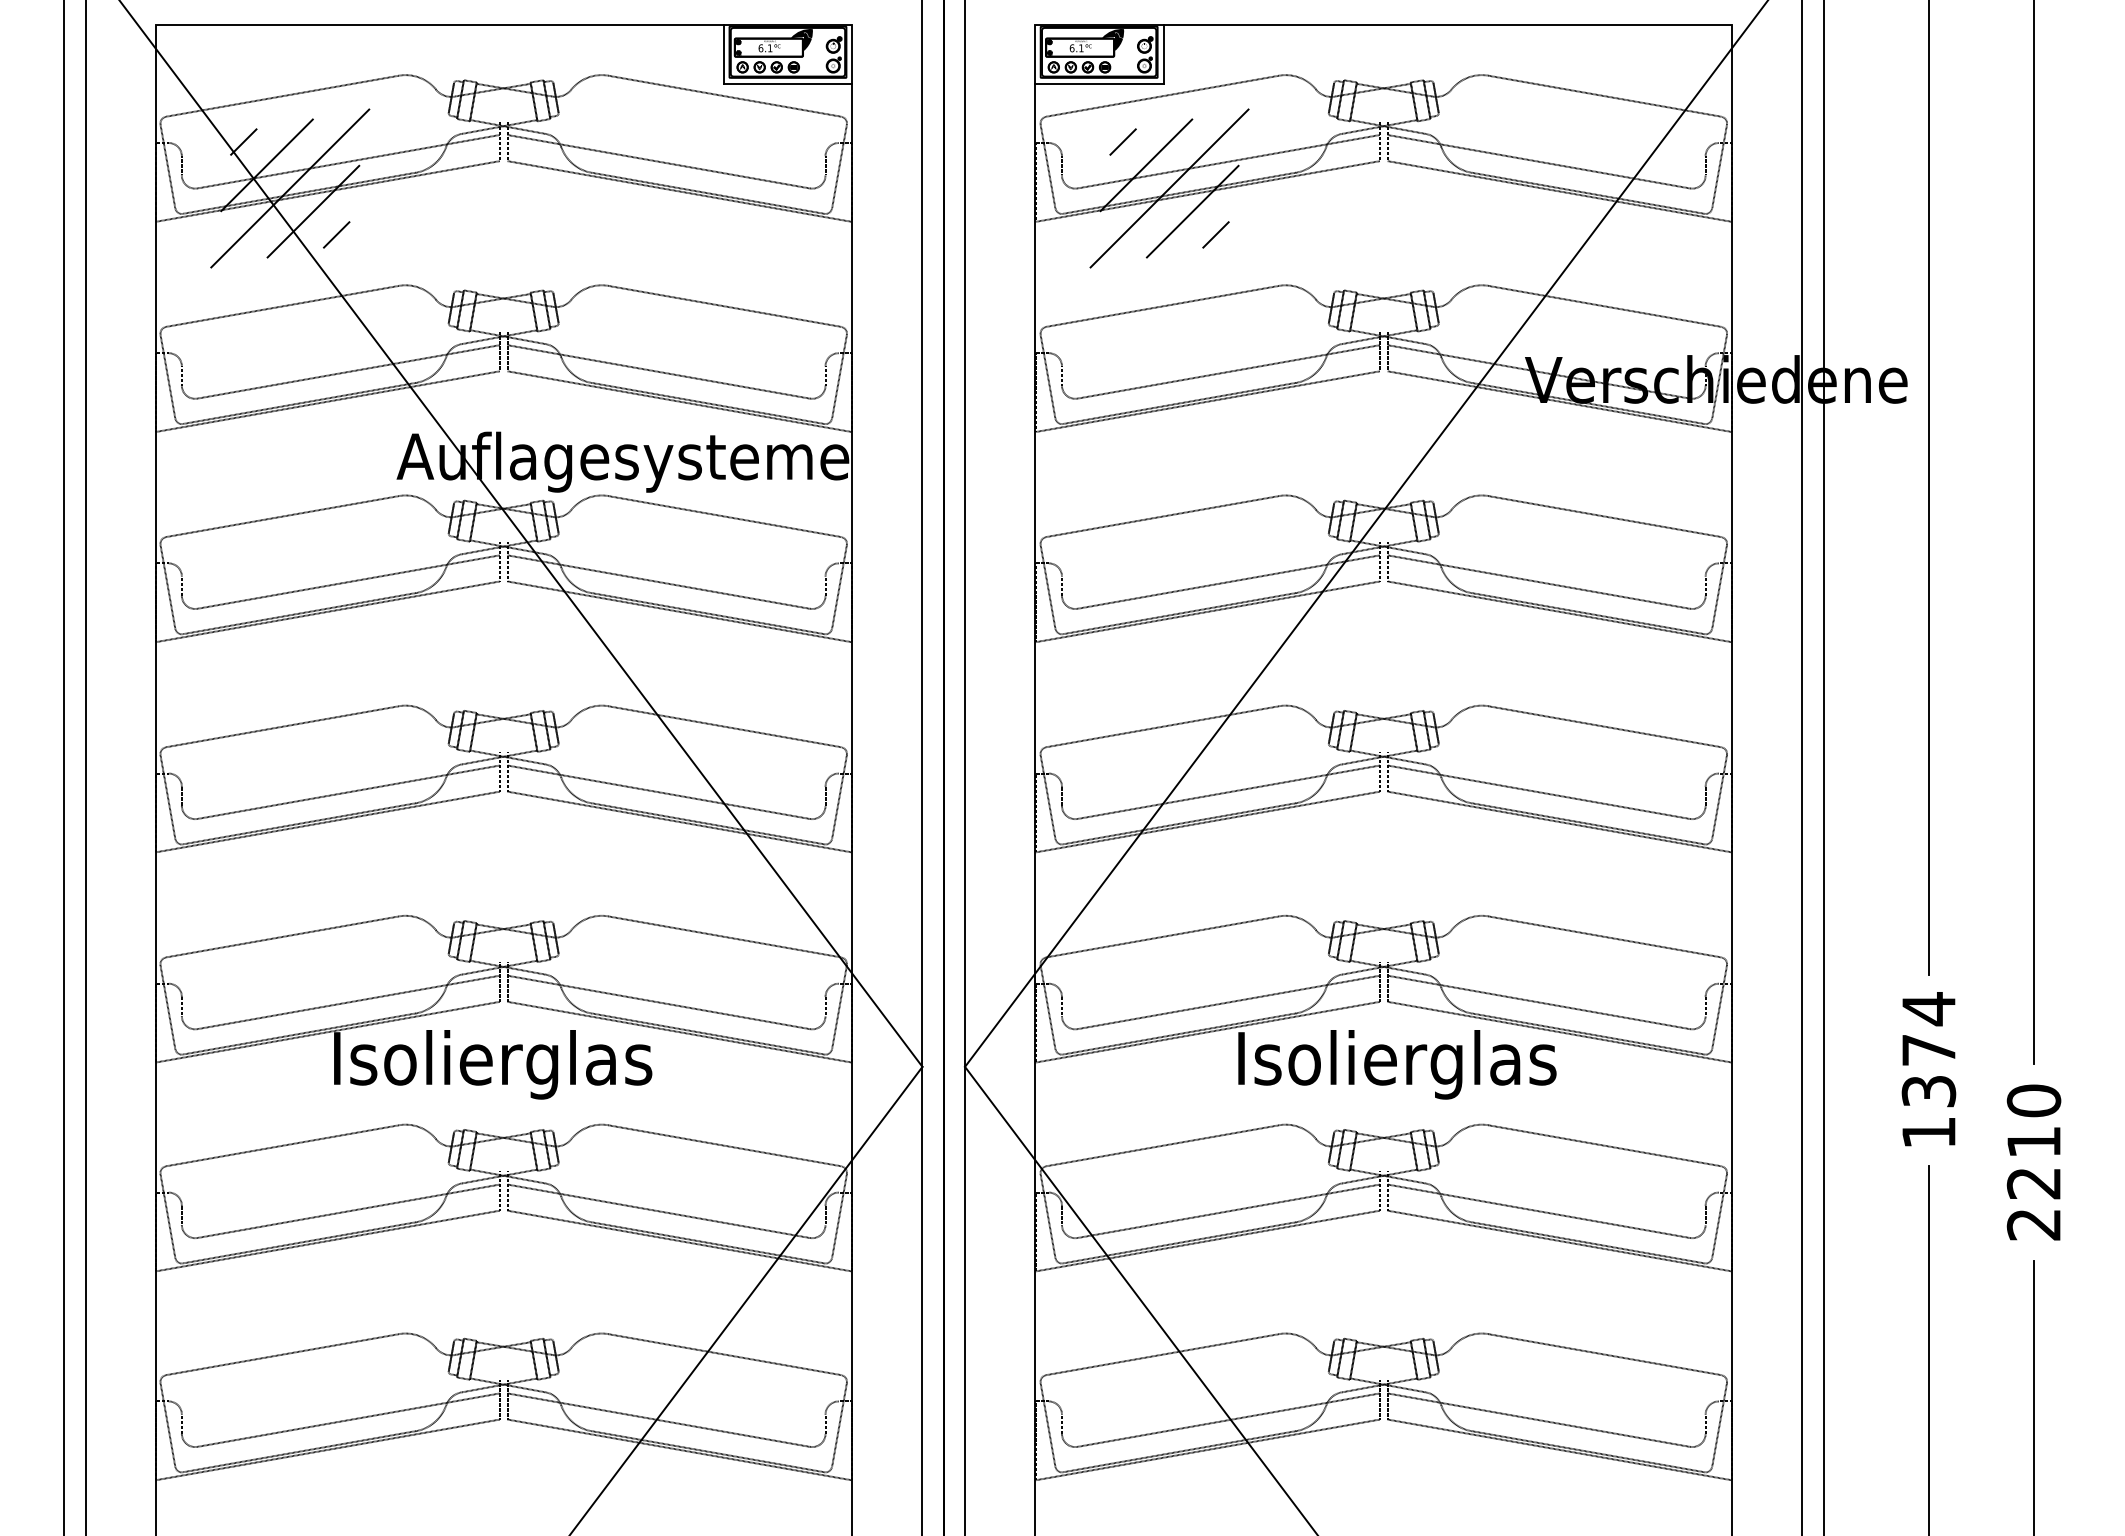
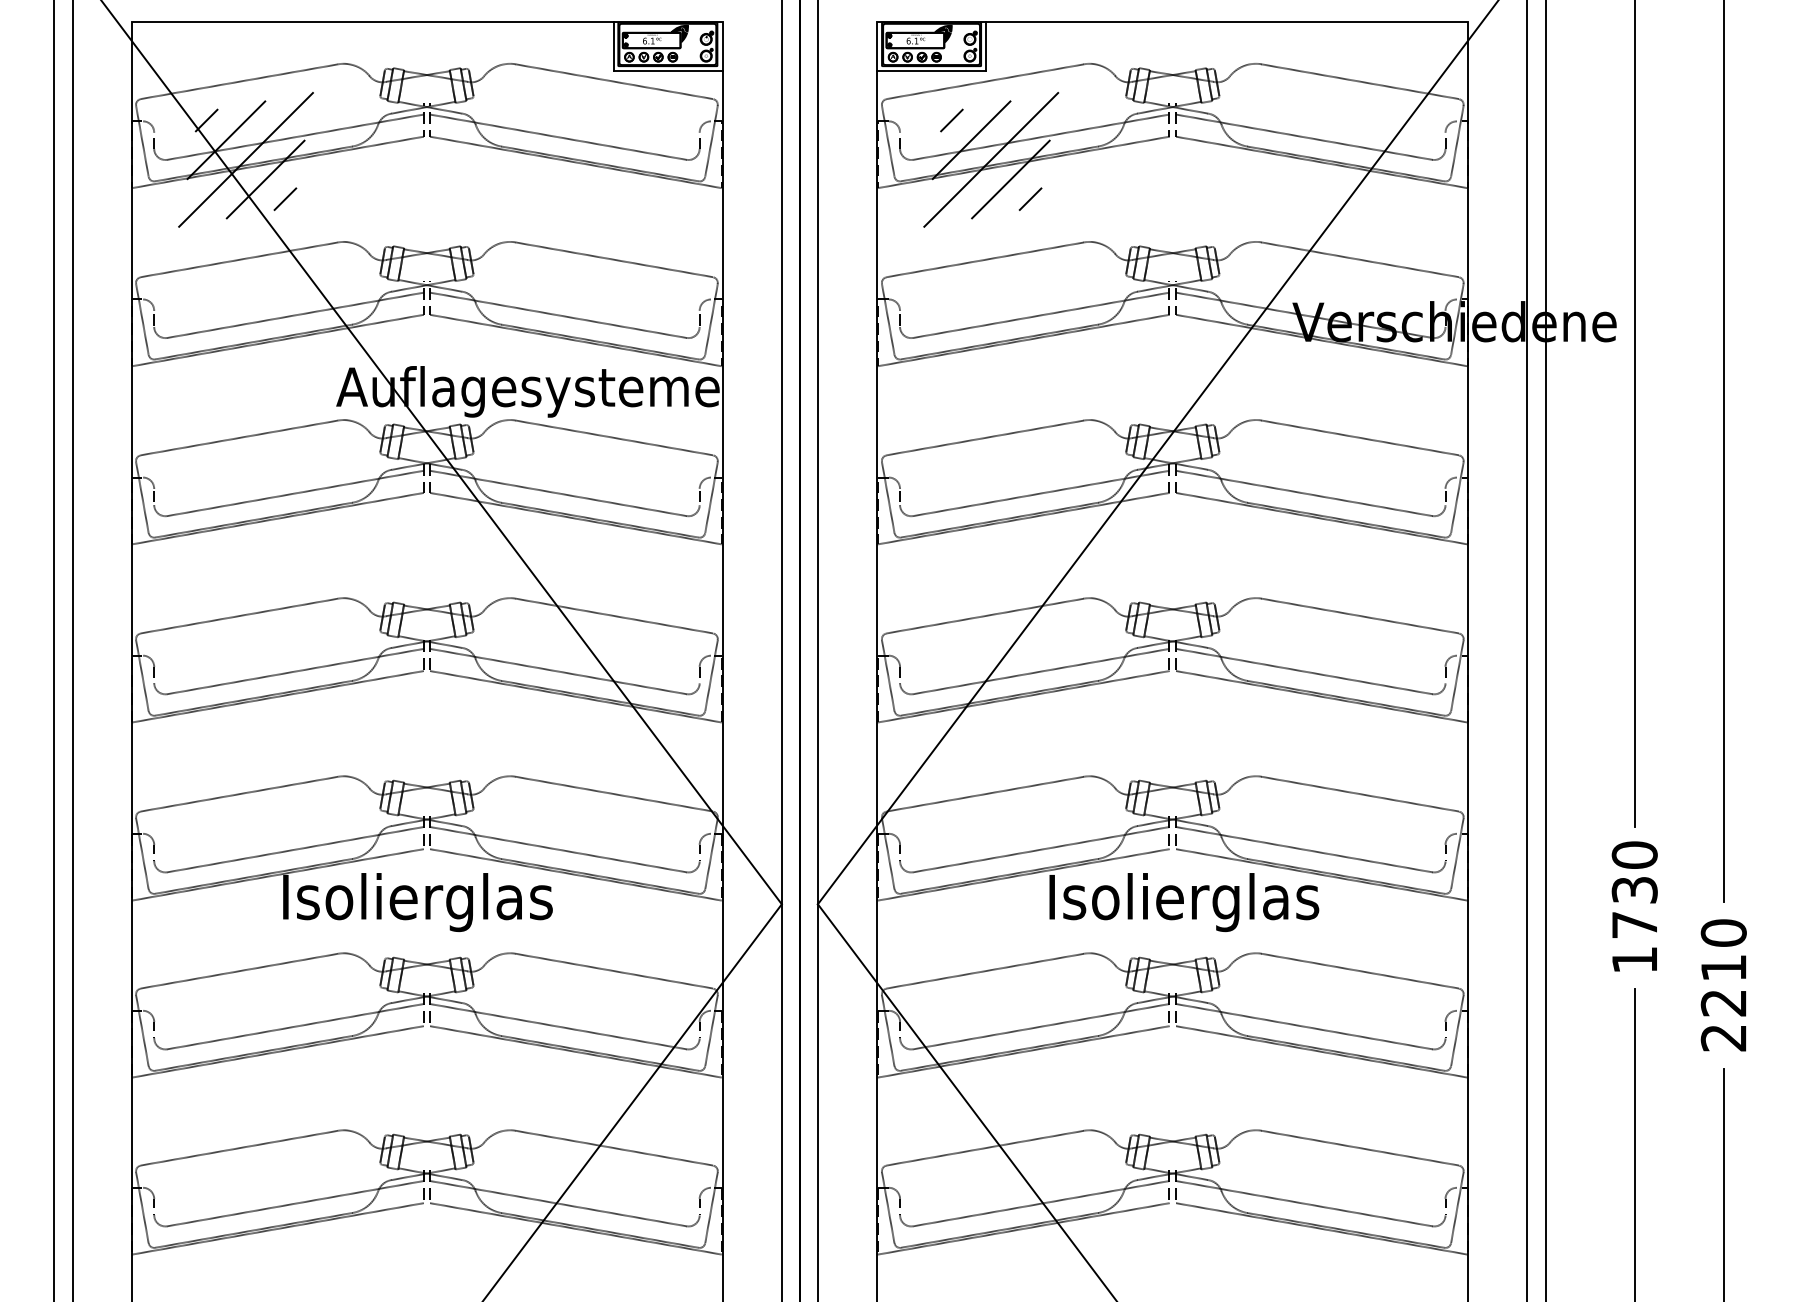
text: (1928, 1049) -> (1634, 889), 1374 -> 1730

